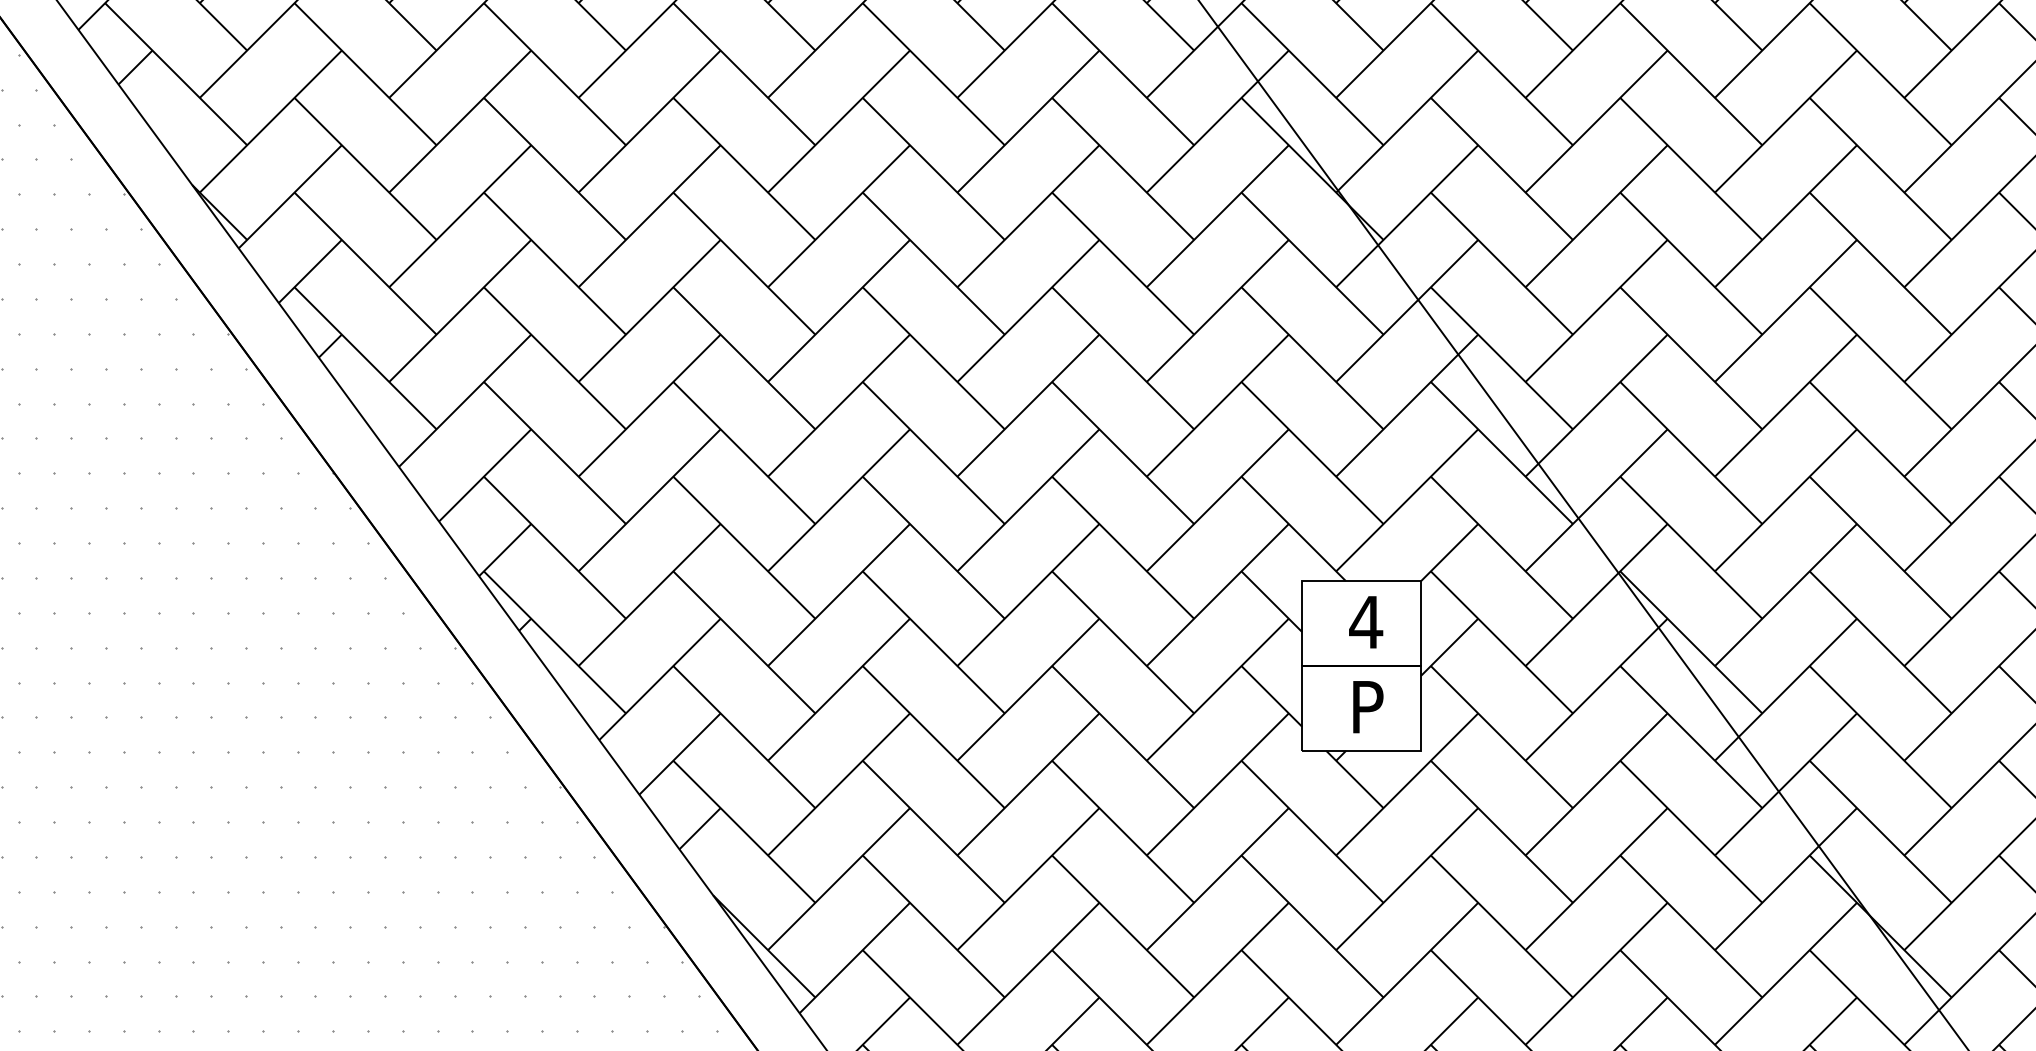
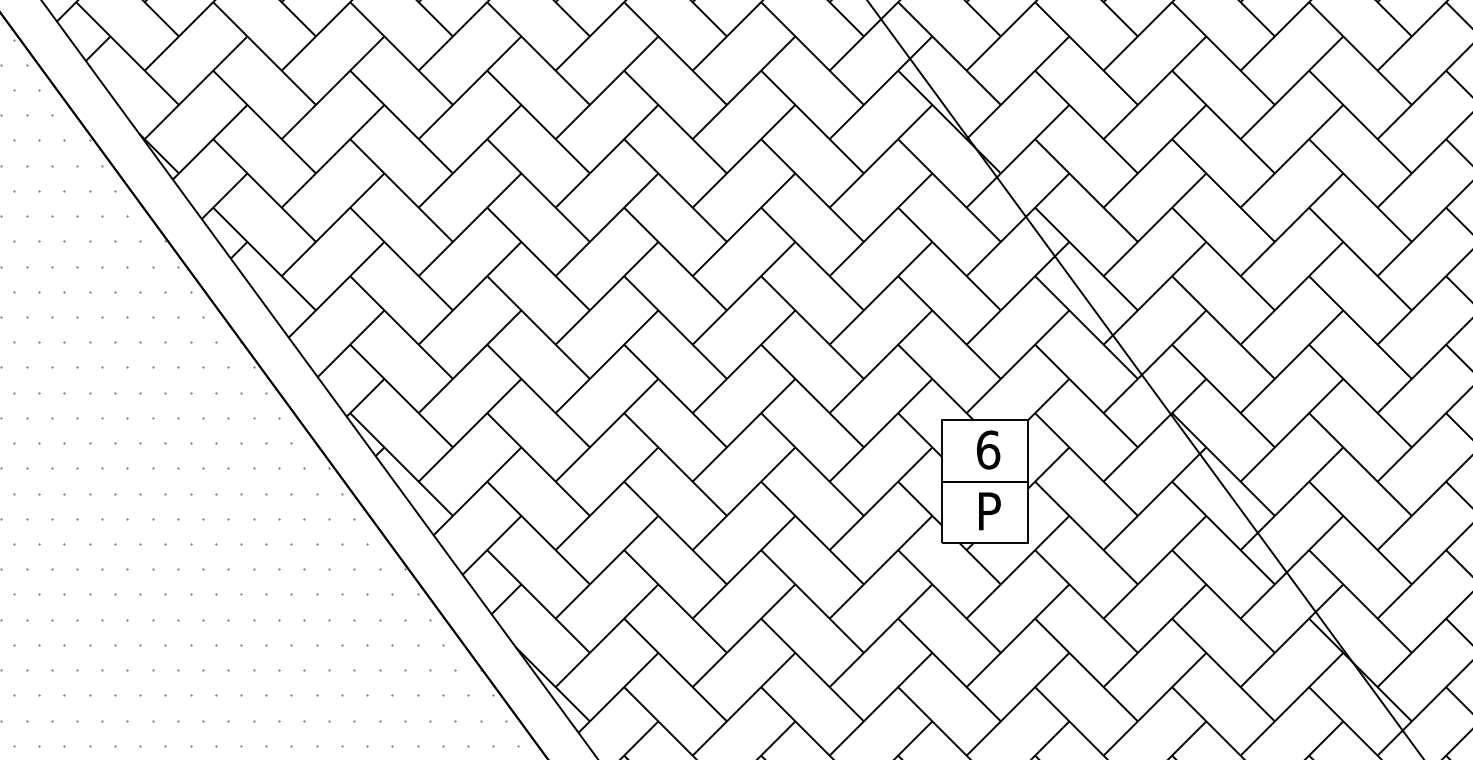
text: (1366, 622) -> (988, 450), 4 -> 6

